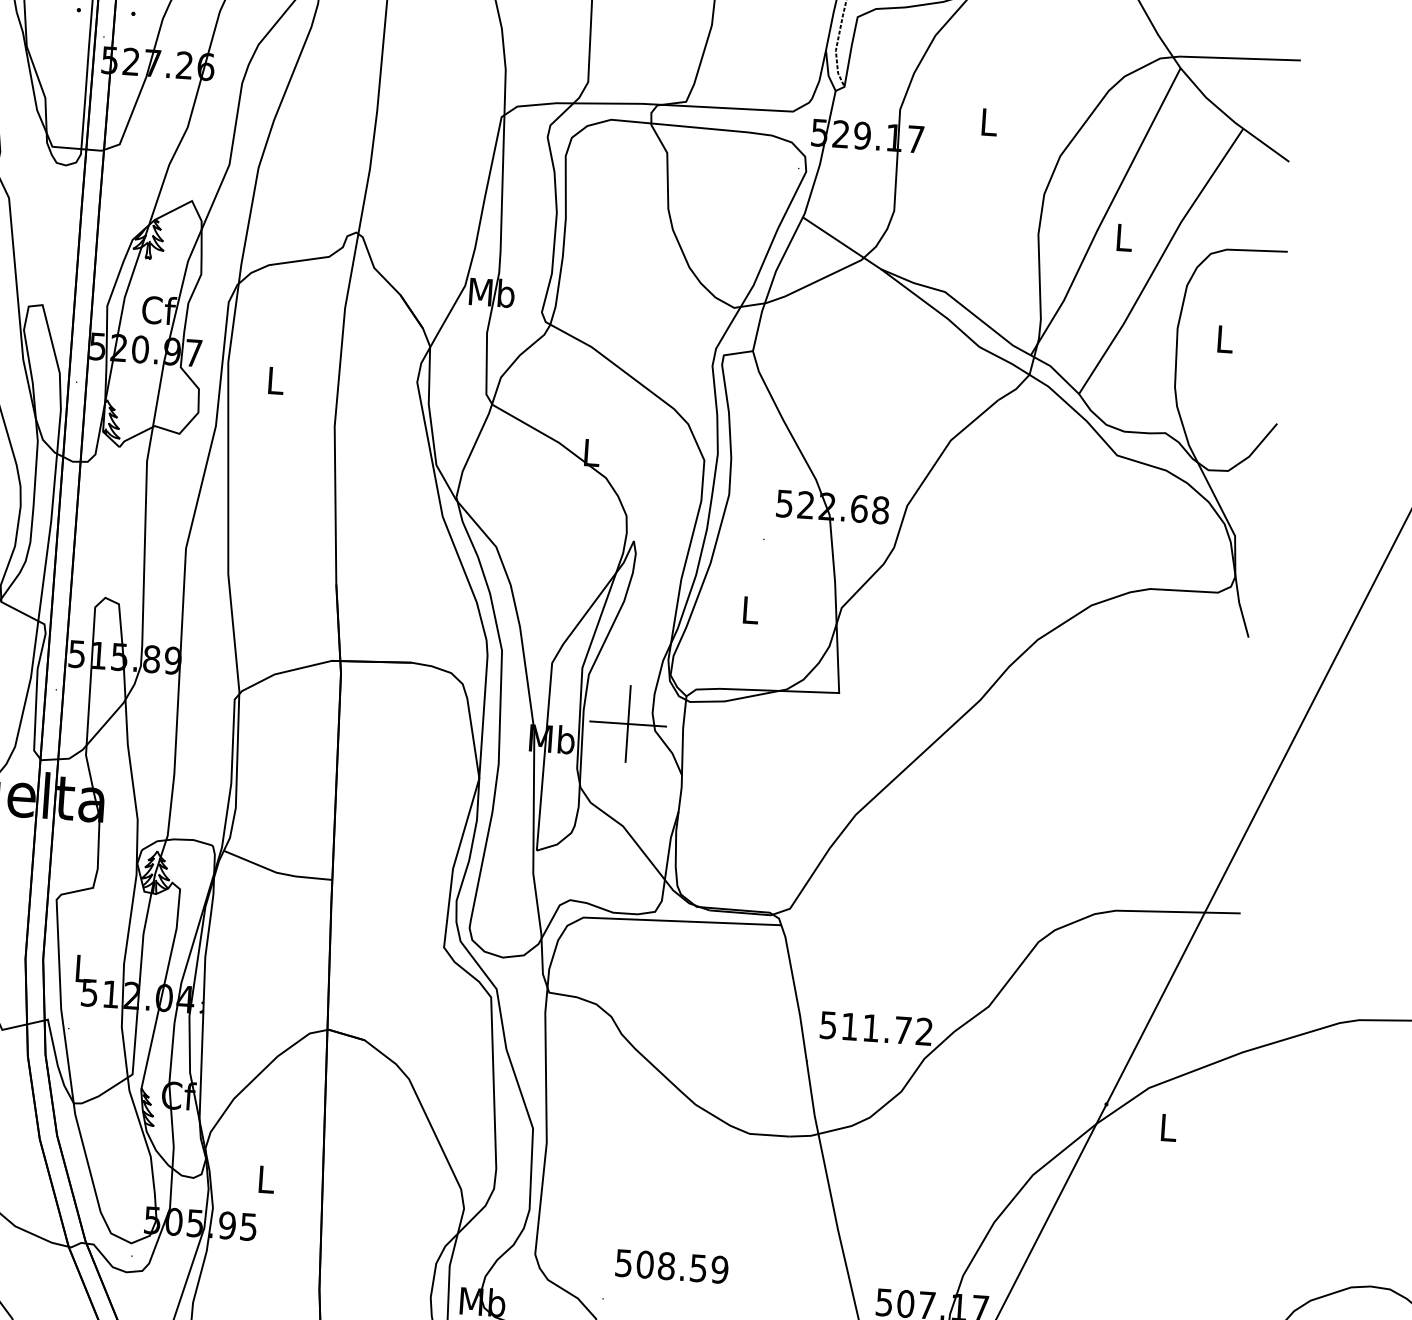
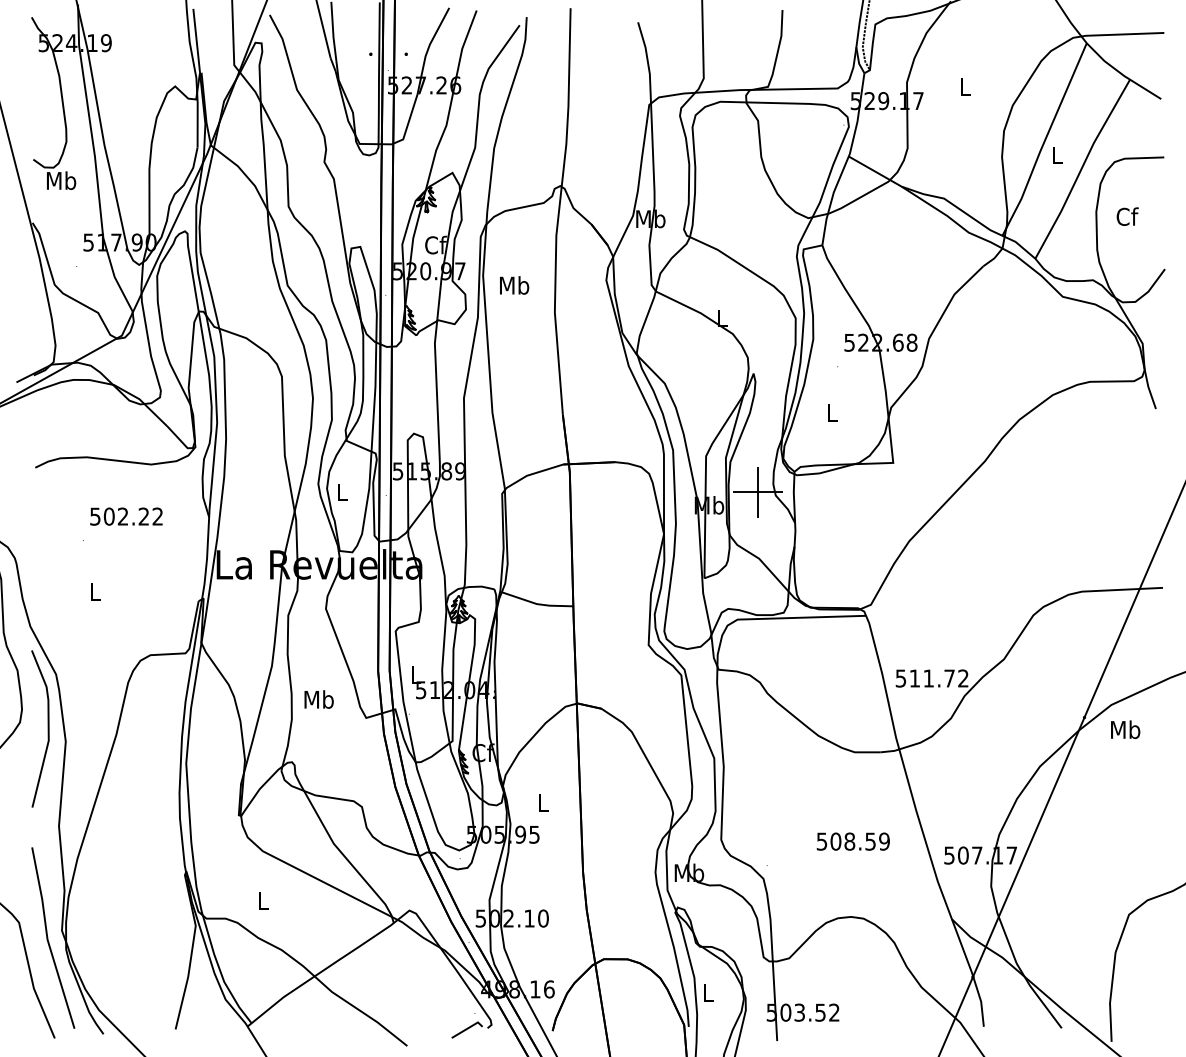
text: (1225, 338) -> (1127, 216), L -> Cf
text: (275, 380) -> (514, 285), L -> Mb
text: (1168, 1127) -> (1125, 729), L -> Mb
text: (670, 1266) -> (852, 841), moved

